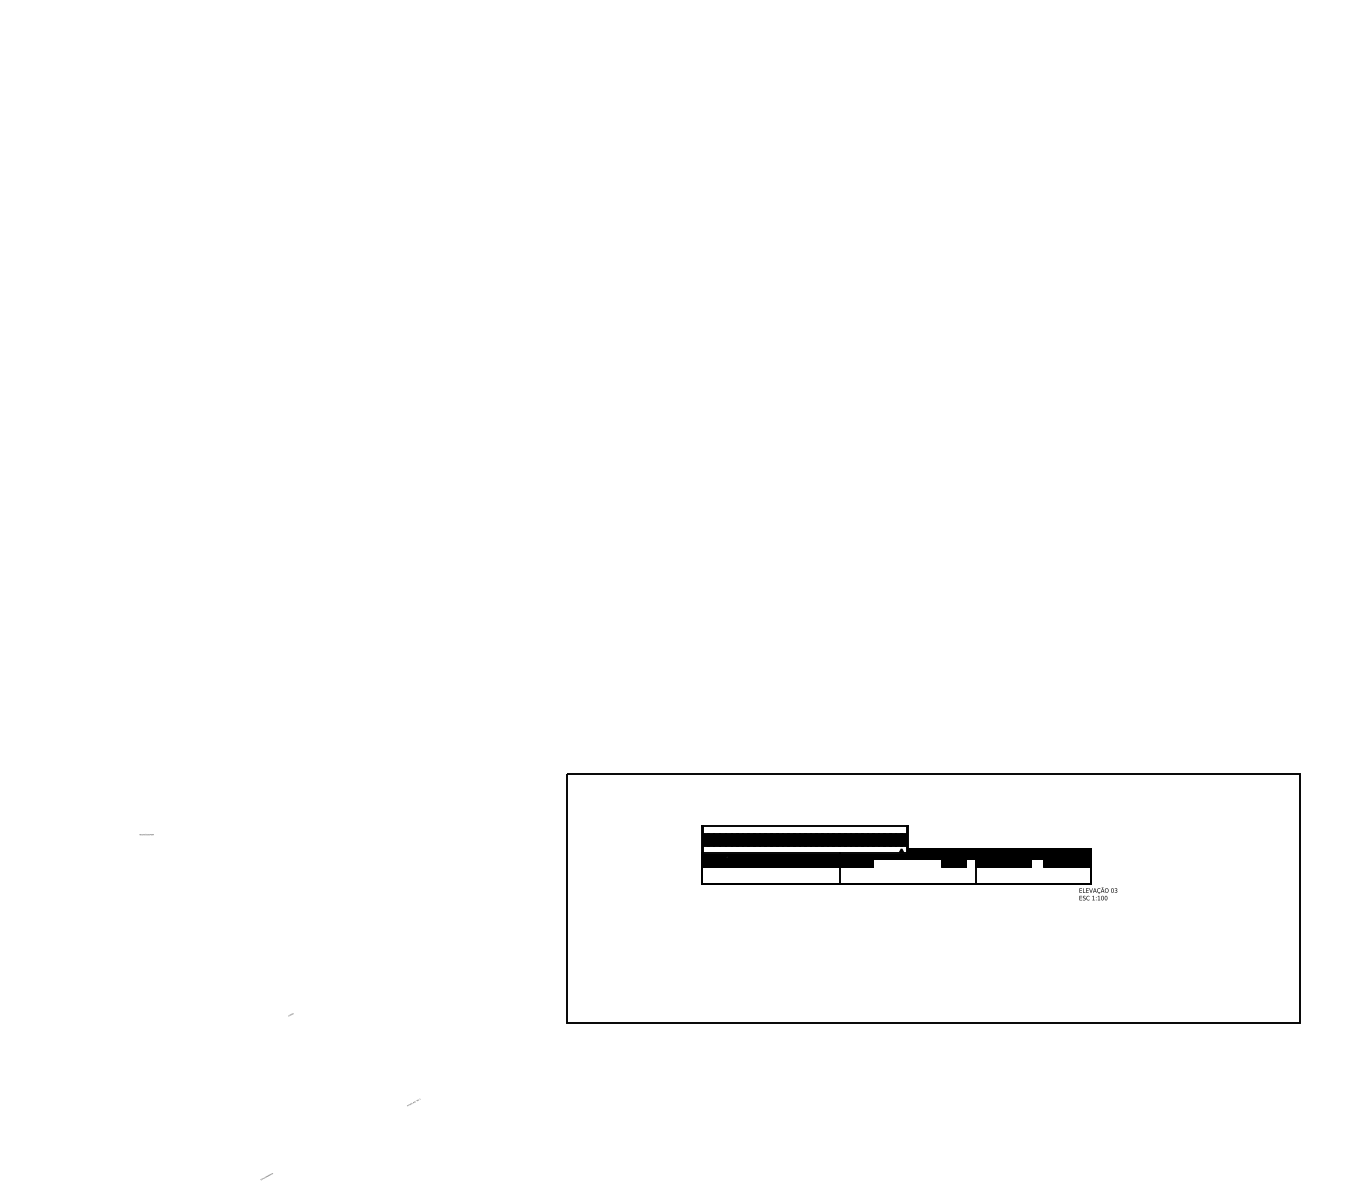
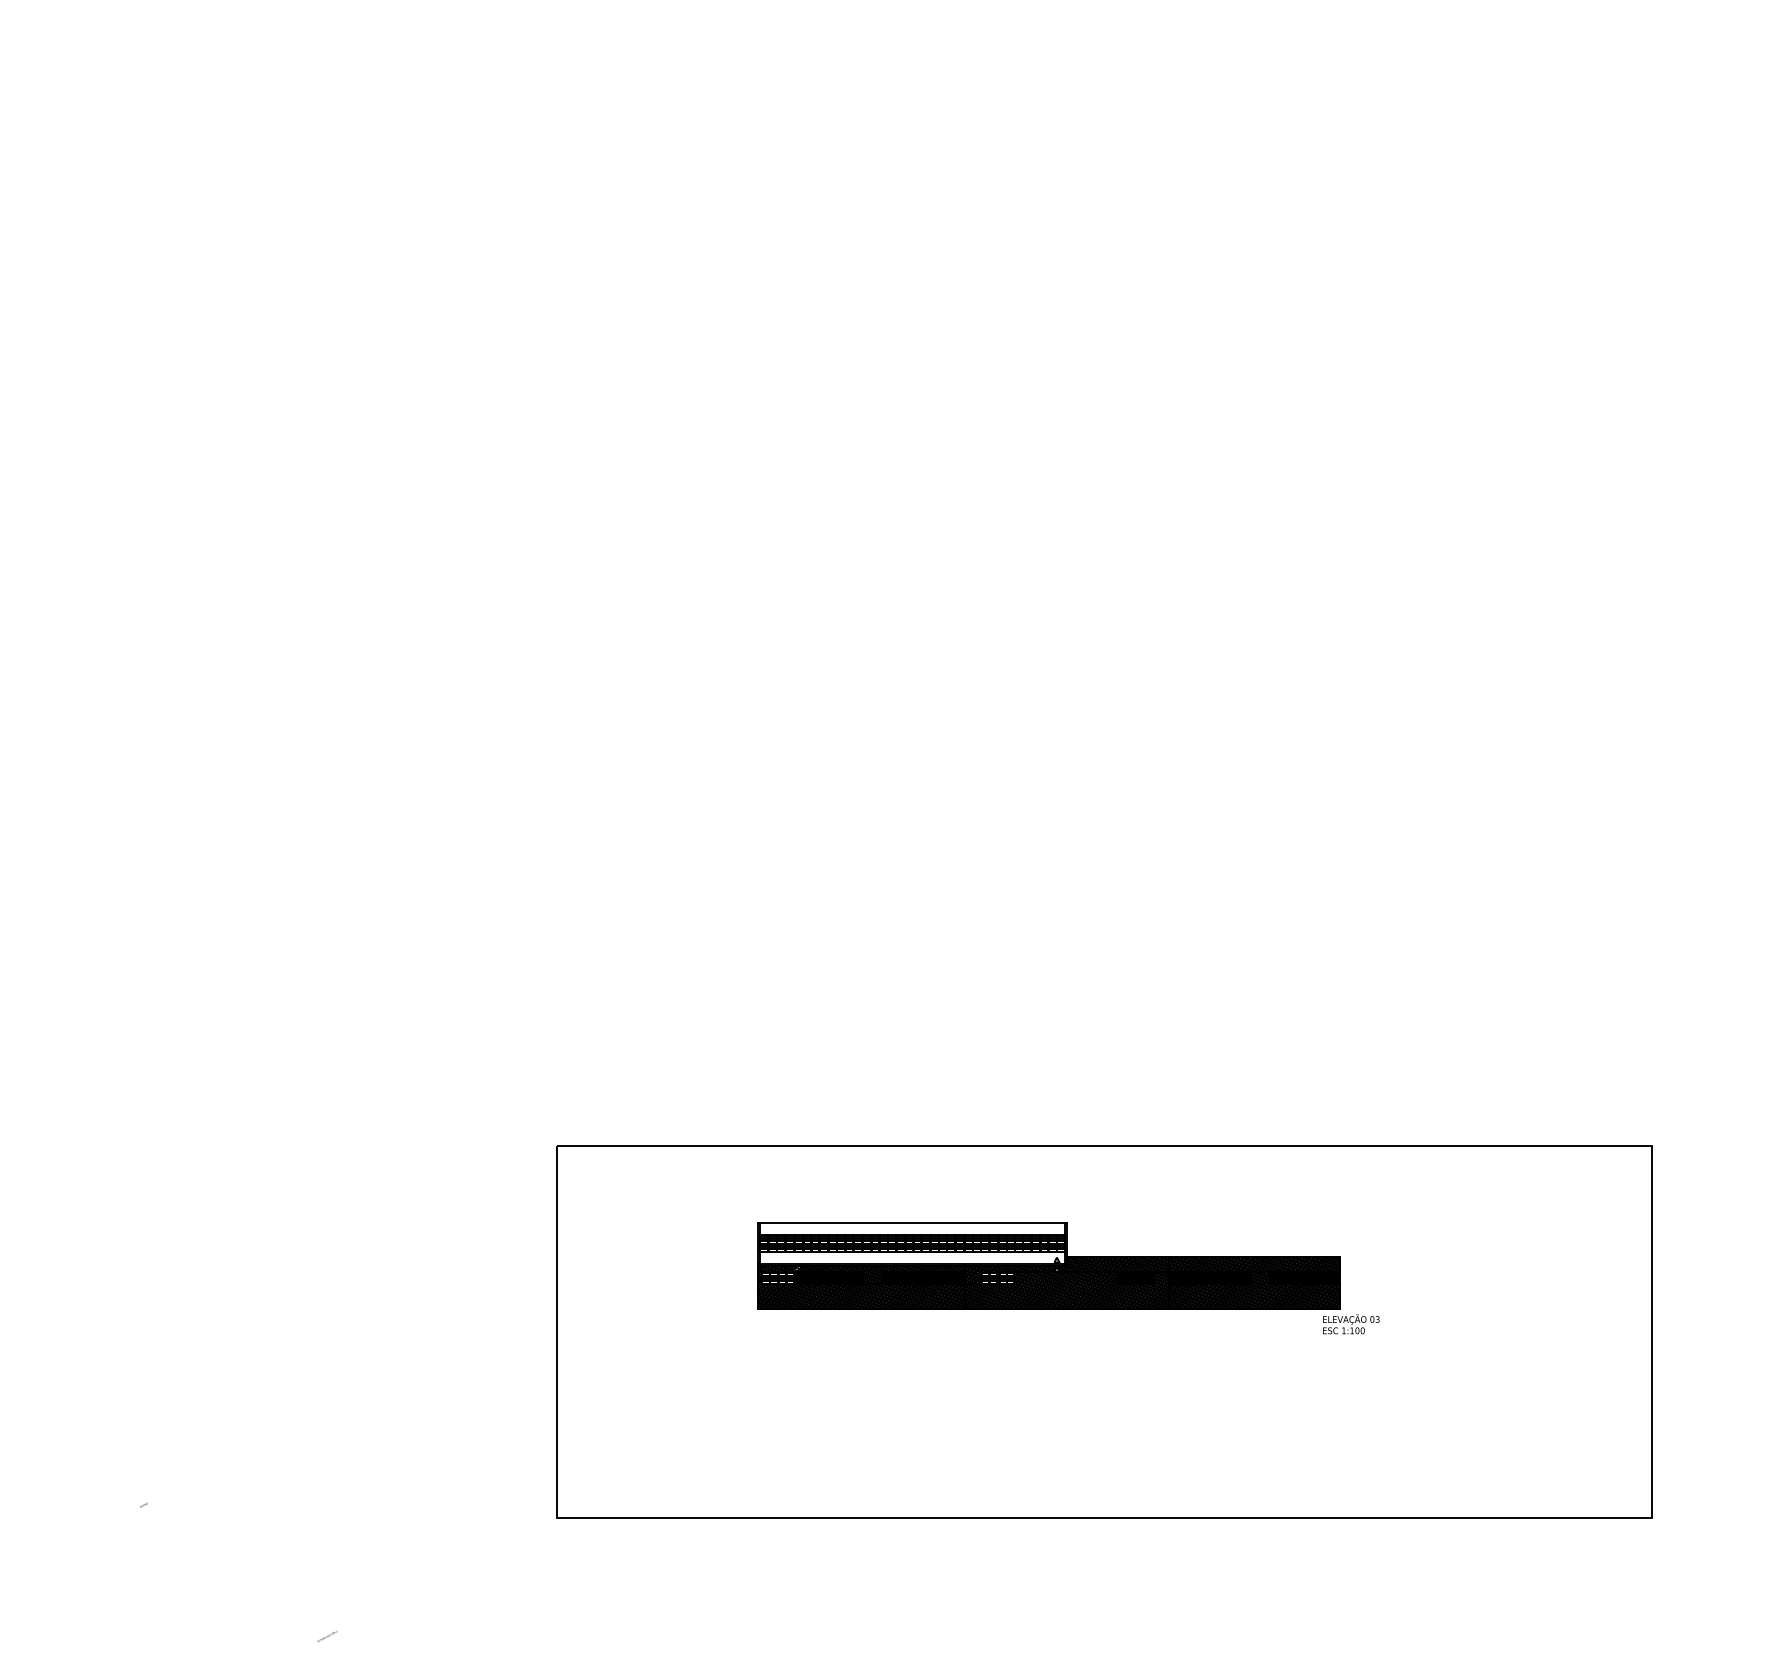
hatch: (895, 868) -> (1047, 1286), added

